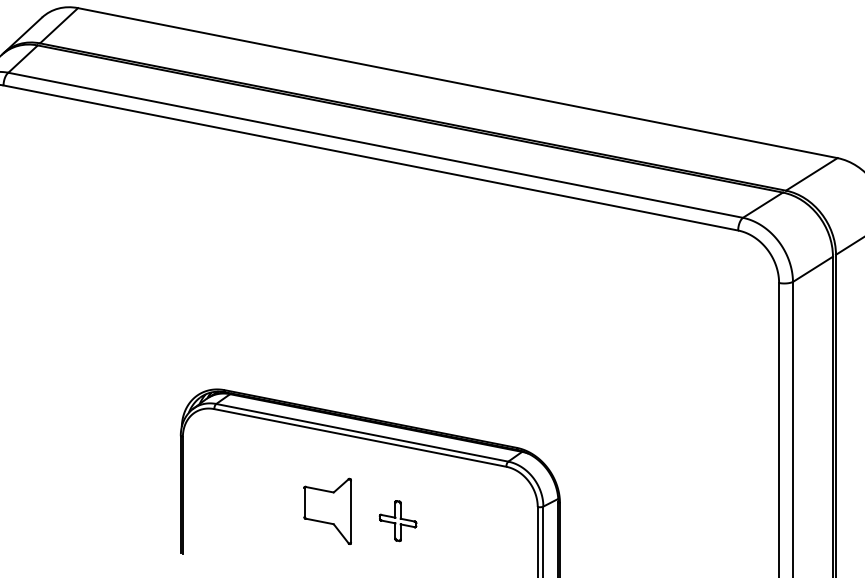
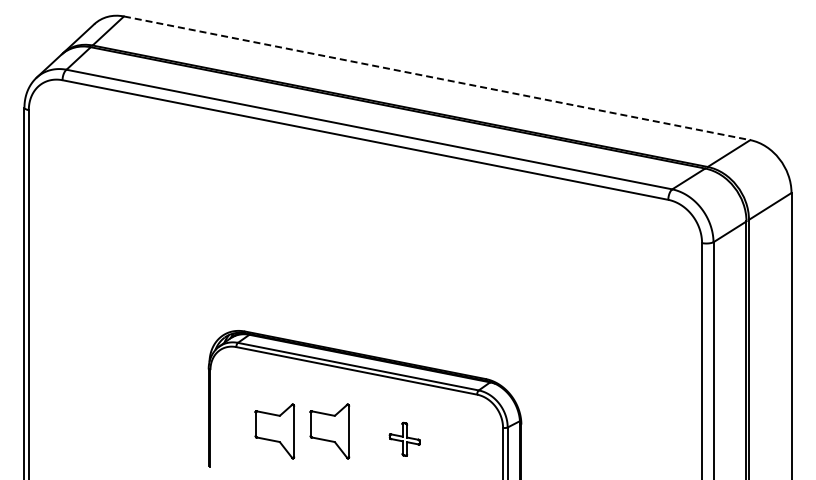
line: (458, 83) -> (437, 78), solid -> dashed
part: (260, 511) -> (274, 431), added
part: (397, 519) -> (404, 438), moved

